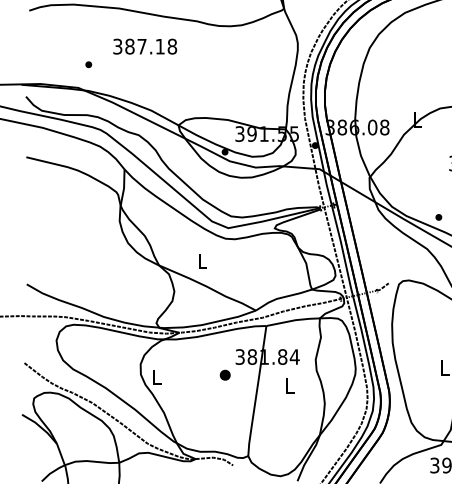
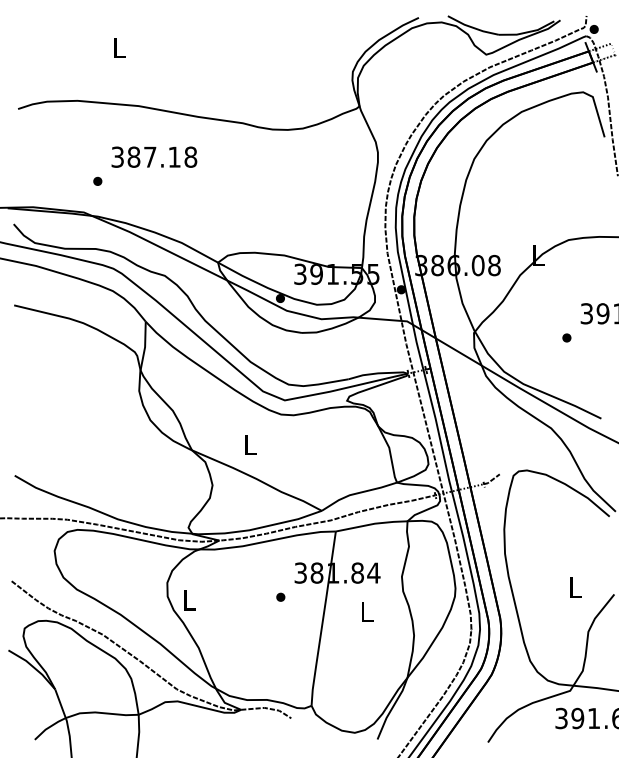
text: (145, 46) -> (154, 156), moved
part: (438, 217) -> (566, 337), moved
part: (225, 374) -> (280, 596), size x0.62

